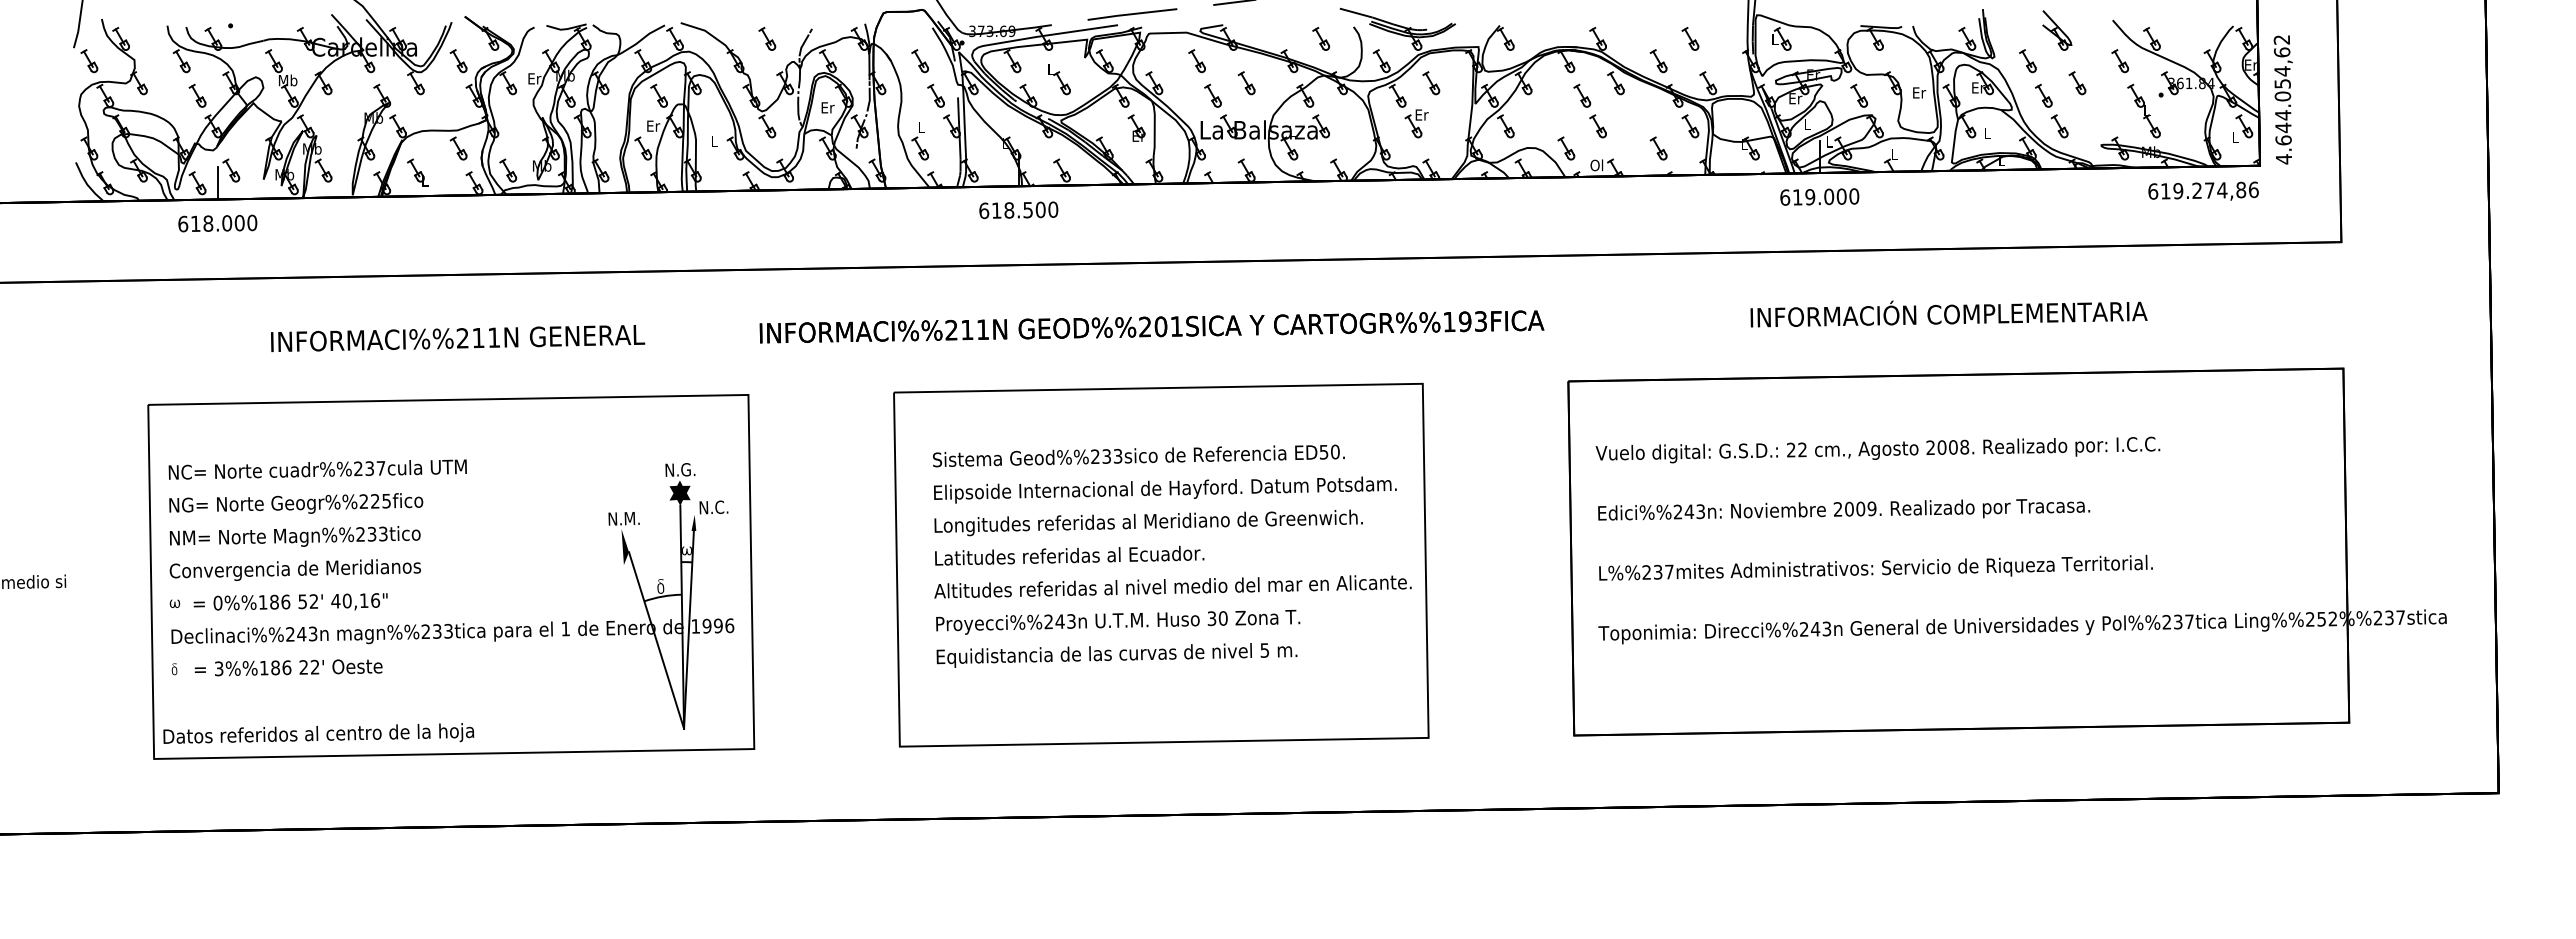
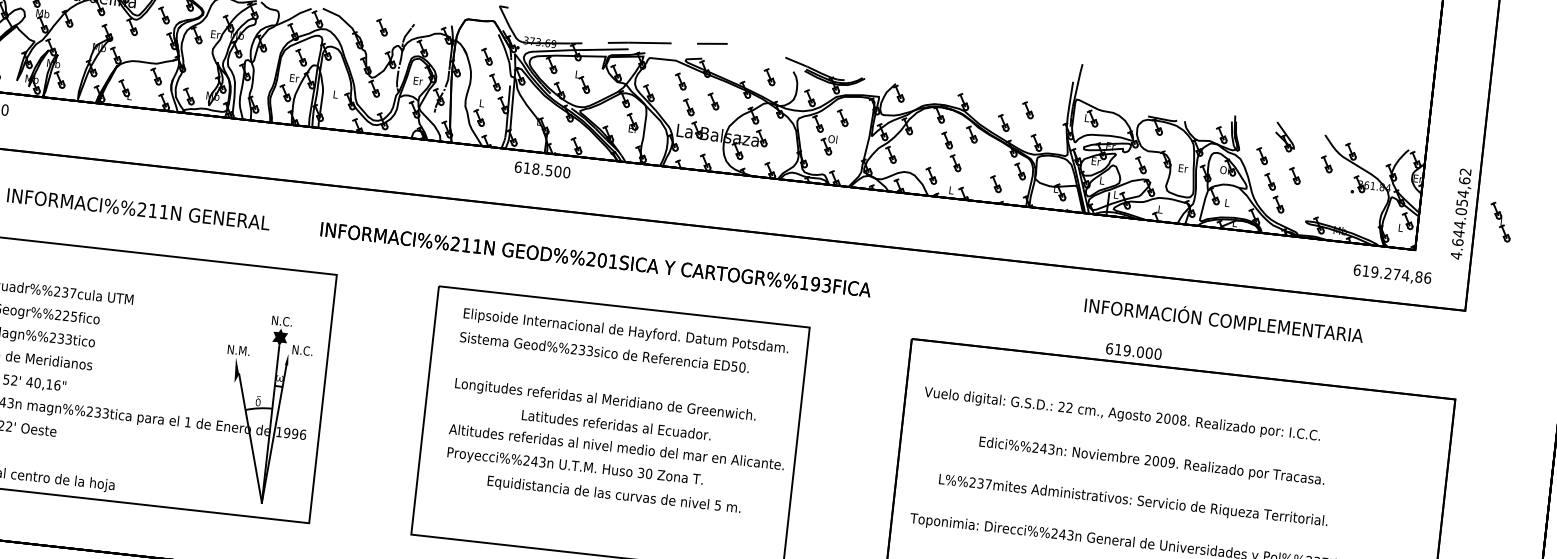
text: (1978, 87) -> (1225, 170), Er -> Ol
text: (2282, 99) -> (1460, 213), moved
part: (2143, 110) -> (1500, 221), moved
text: (1421, 114) -> (832, 139), Er -> Ol
text: (1596, 165) -> (950, 190), Ol -> L
text: (2203, 190) -> (1392, 273), moved
text: (1819, 196) -> (1133, 351), moved
text: (1948, 313) -> (1223, 319), moved
text: (1151, 326) -> (595, 259), moved
text: (691, 469) -> (290, 321), N.G. -> N.C.
text: (1165, 489) -> (626, 331), moved
text: (1844, 509) -> (1152, 460), moved
text: (1069, 555) -> (616, 424), moved
text: (1875, 567) -> (1133, 499), moved
text: (1116, 655) -> (613, 495), moved

